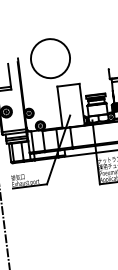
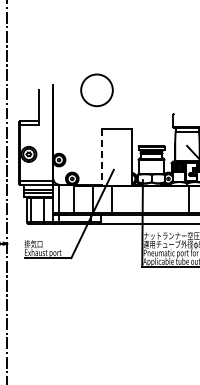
circle: (50, 58) -> (96, 90), size x0.6
line: (59, 107) -> (101, 157), solid -> dashed

